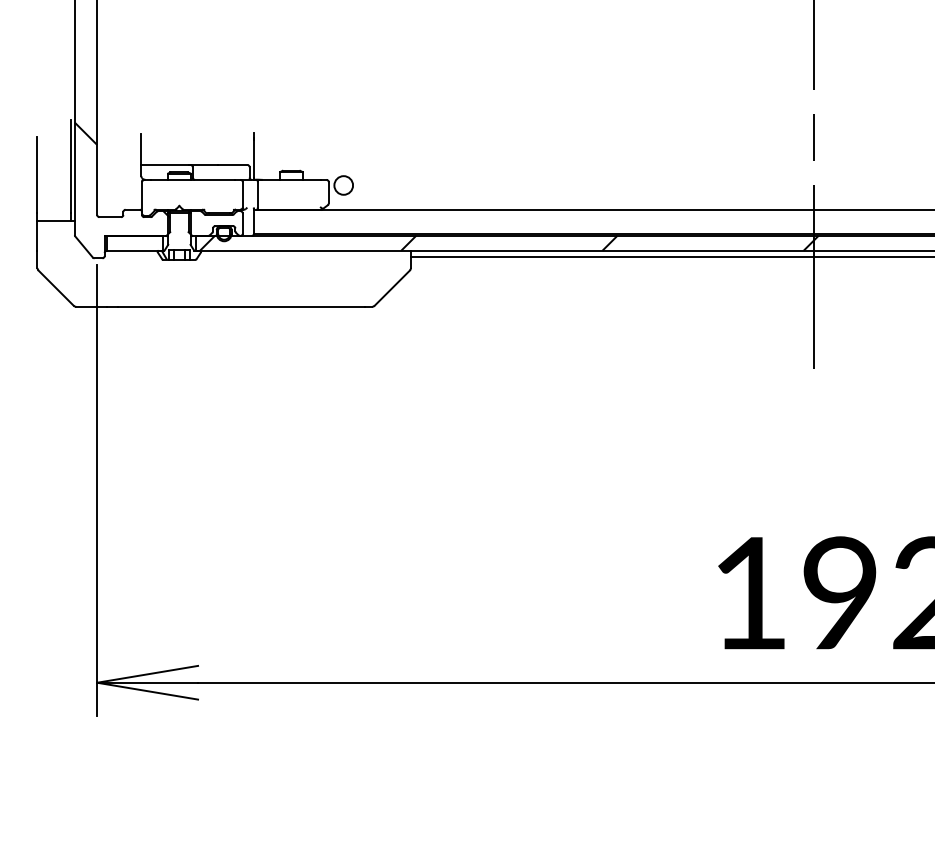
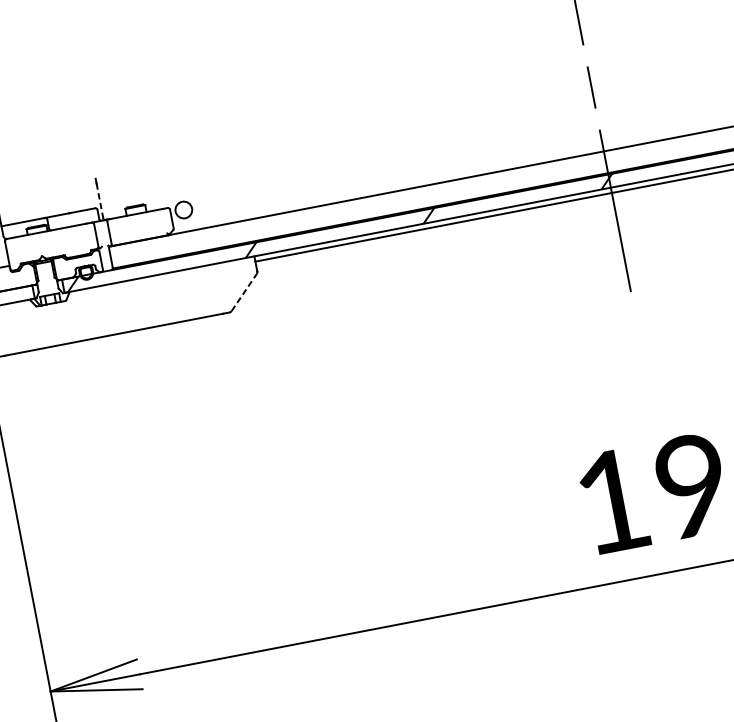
line: (254, 158) -> (100, 201), solid -> dashed
line: (392, 288) -> (244, 292), solid -> dashed

